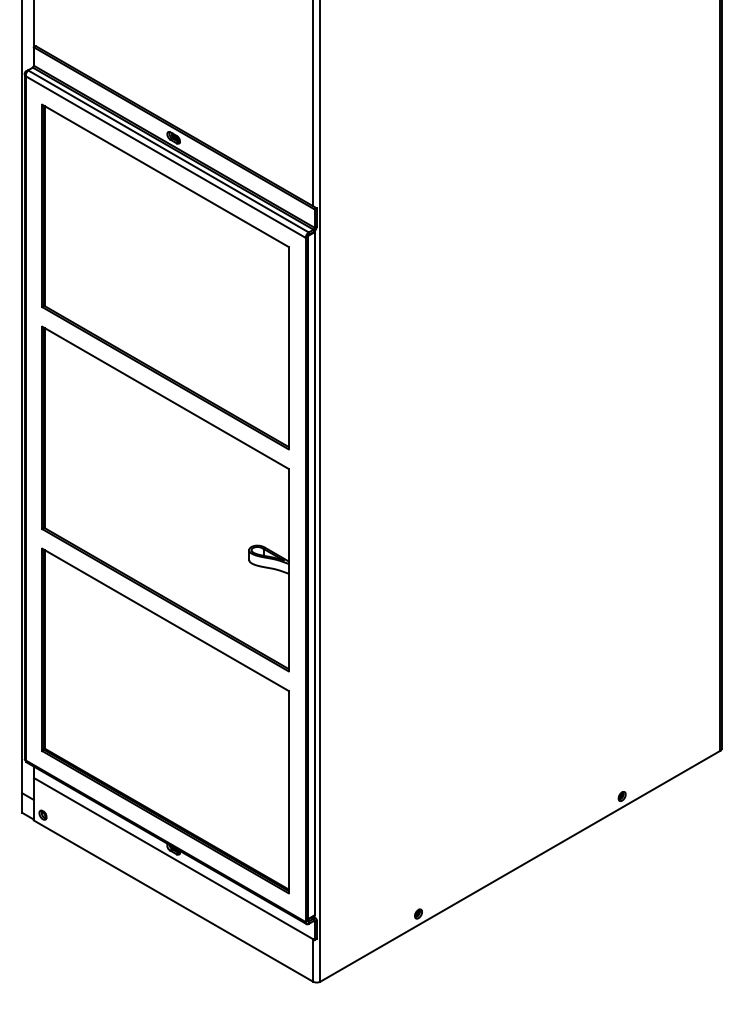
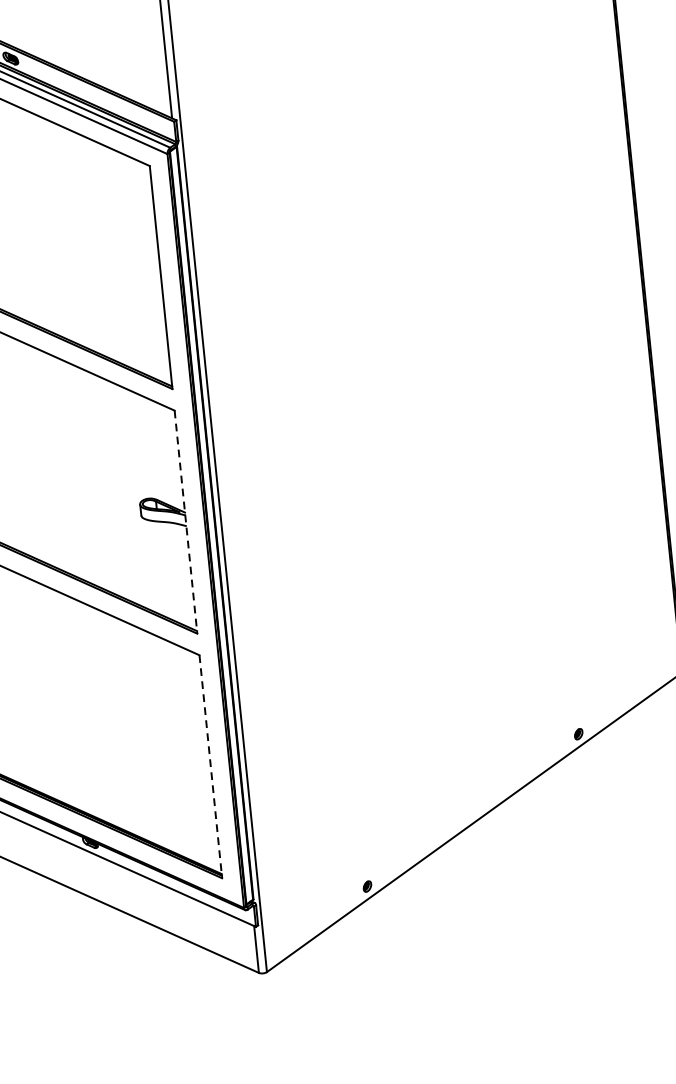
line: (288, 570) -> (185, 522), solid -> dashed
line: (288, 792) -> (210, 767), solid -> dashed

